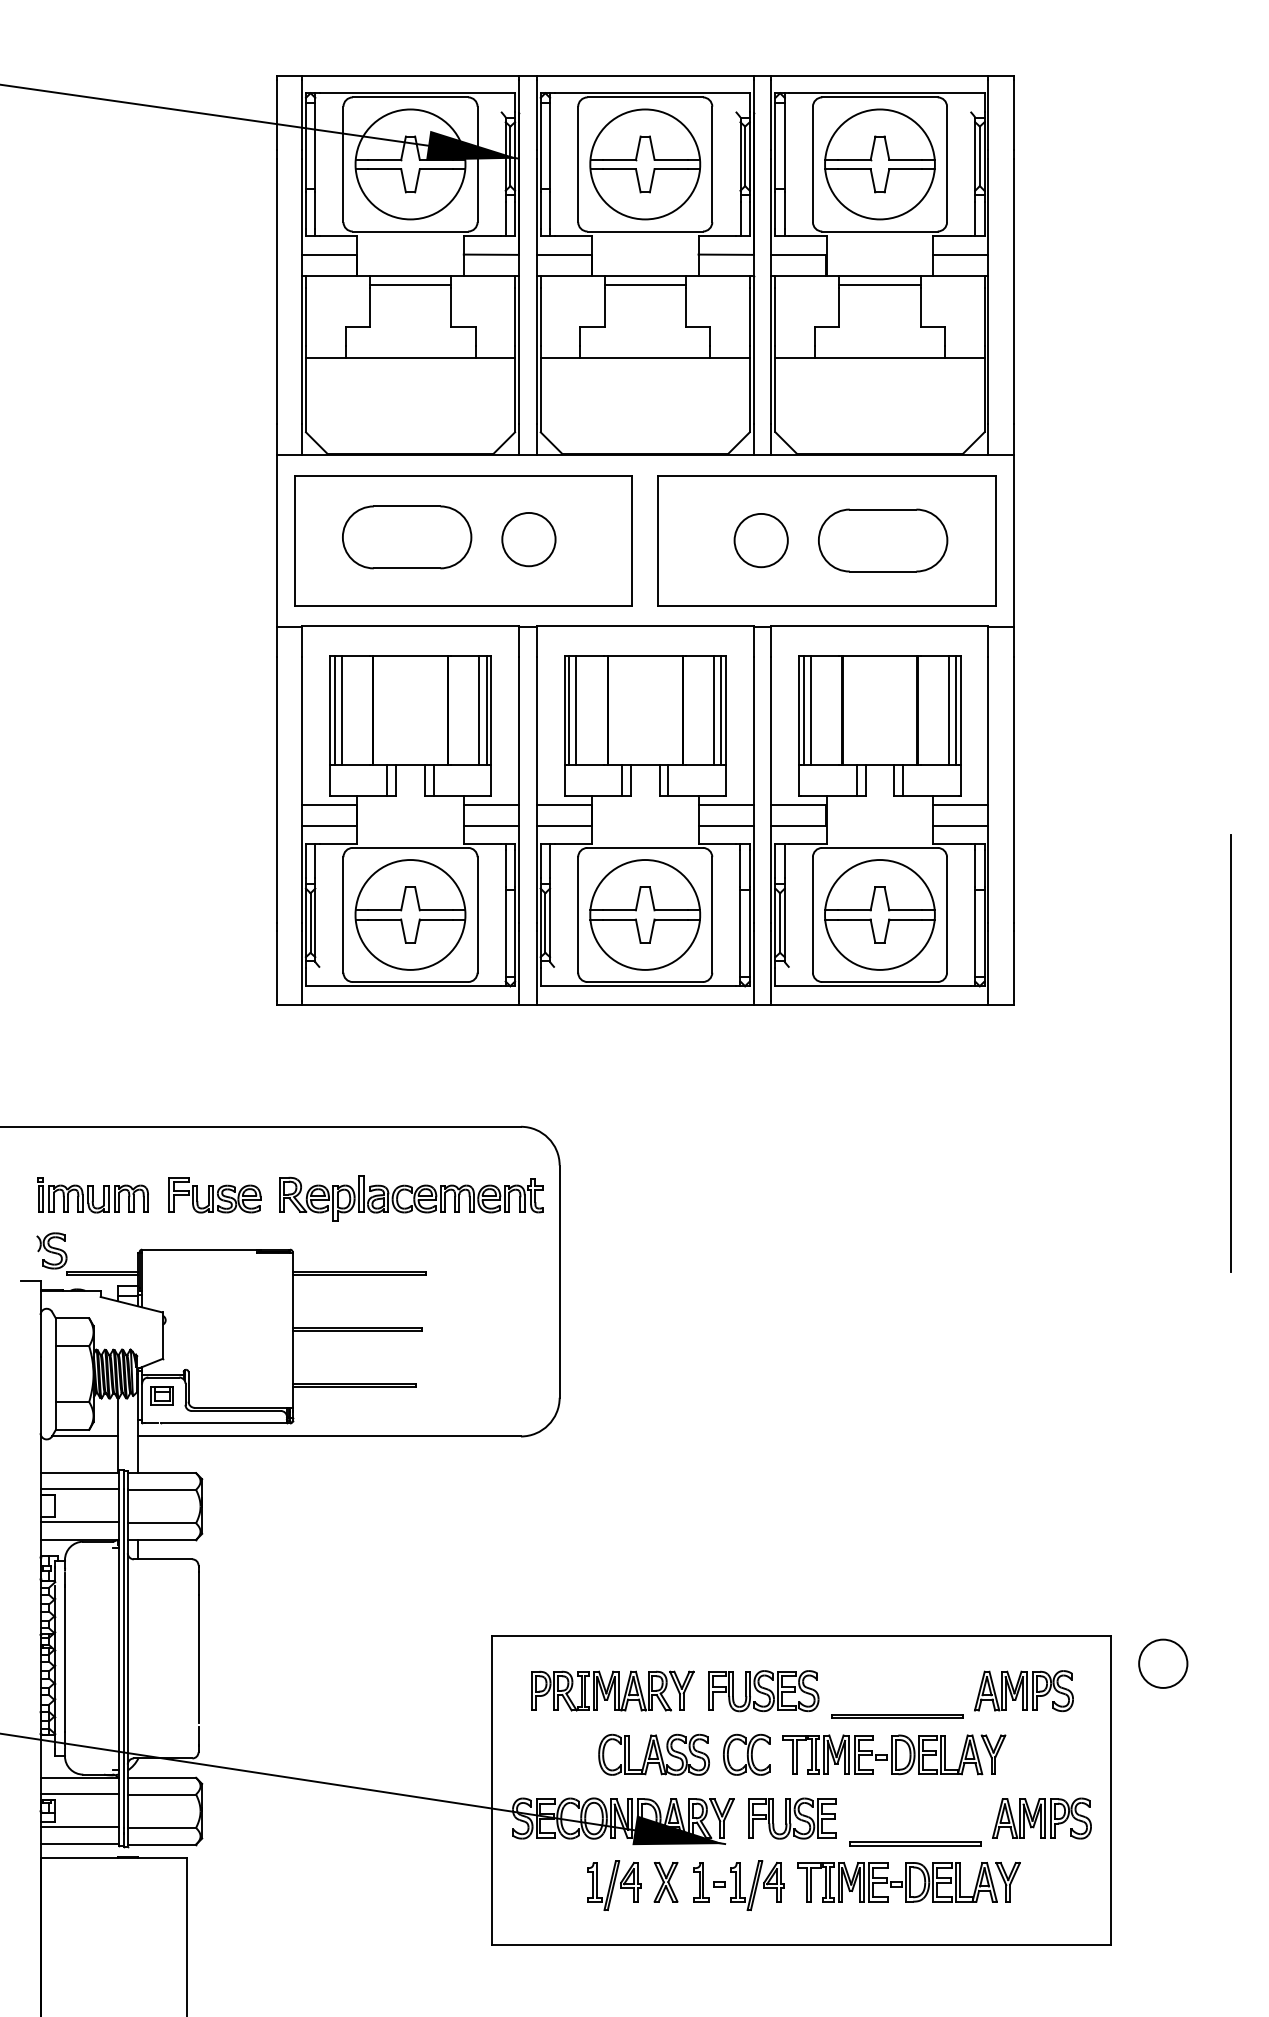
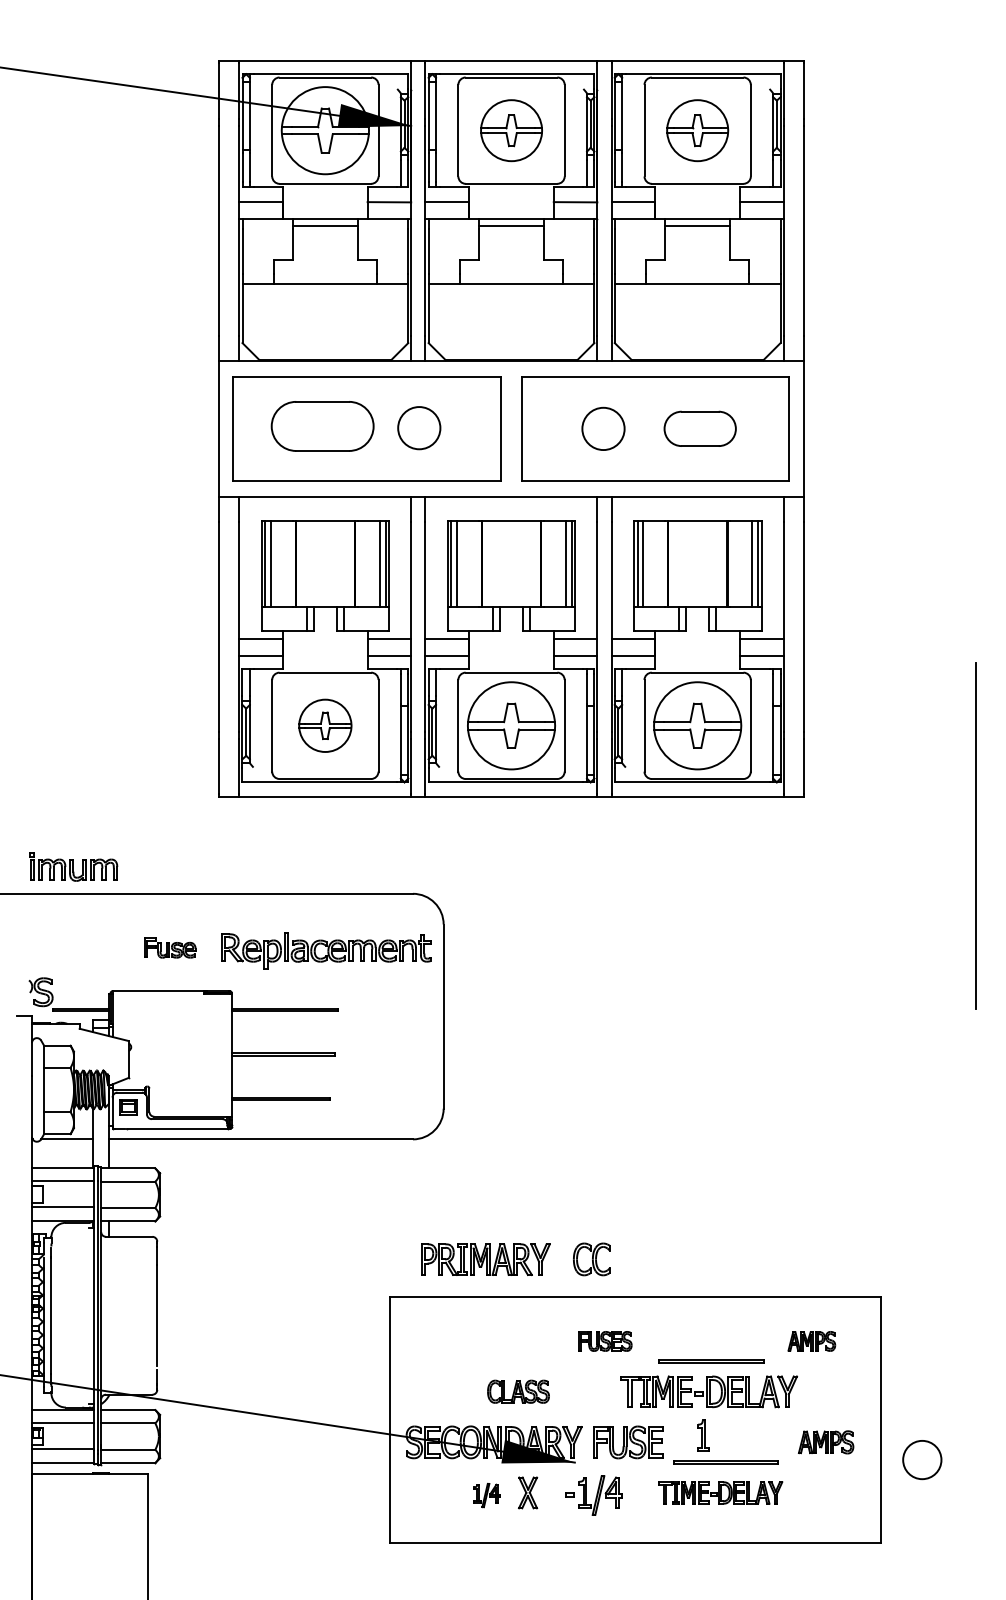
part: (645, 164) -> (511, 130), size x0.7
part: (879, 164) -> (697, 130), size x0.7
part: (883, 540) -> (700, 428), size x0.7
part: (410, 914) -> (325, 725), size x0.6
part: (92, 1195) -> (73, 867), moved
part: (214, 1195) -> (169, 948), size x0.7
circle: (1163, 1663) -> (922, 1459), moved
part: (612, 1690) -> (485, 1259), moved
part: (763, 1691) -> (605, 1341), size x0.6
part: (1023, 1691) -> (811, 1341), size x0.6
part: (653, 1754) -> (518, 1391), size x0.7
part: (746, 1754) -> (591, 1259), moved
part: (1041, 1818) -> (825, 1442), size x0.7
part: (701, 1882) -> (703, 1435), moved
part: (908, 1882) -> (720, 1493), size x0.7
part: (614, 1885) -> (487, 1495), size x0.6

